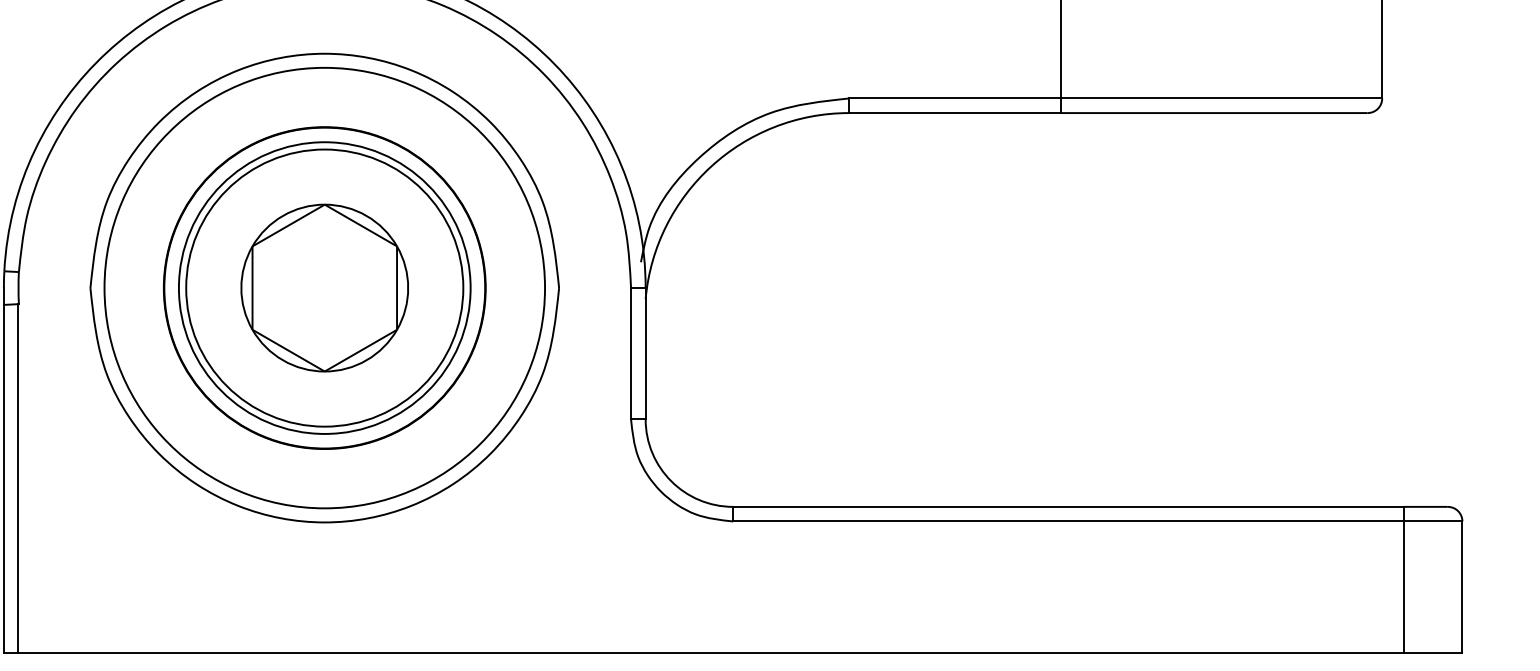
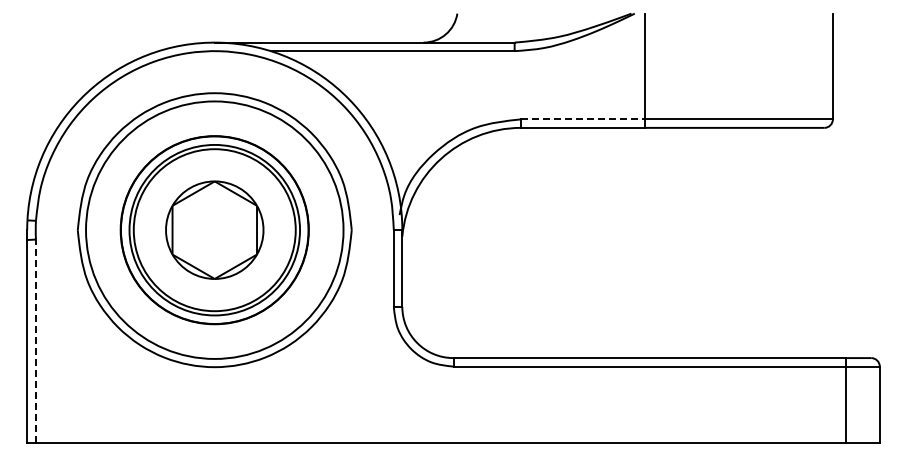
line: (955, 98) -> (583, 119), solid -> dashed
line: (18, 478) -> (35, 341), solid -> dashed

